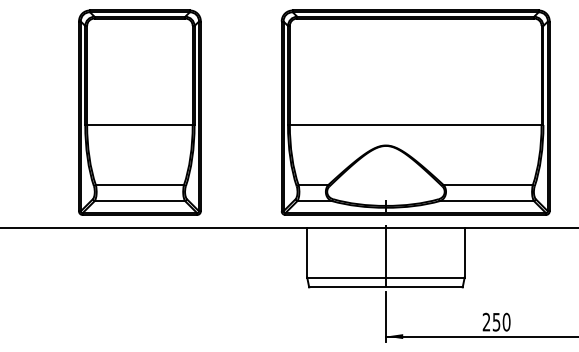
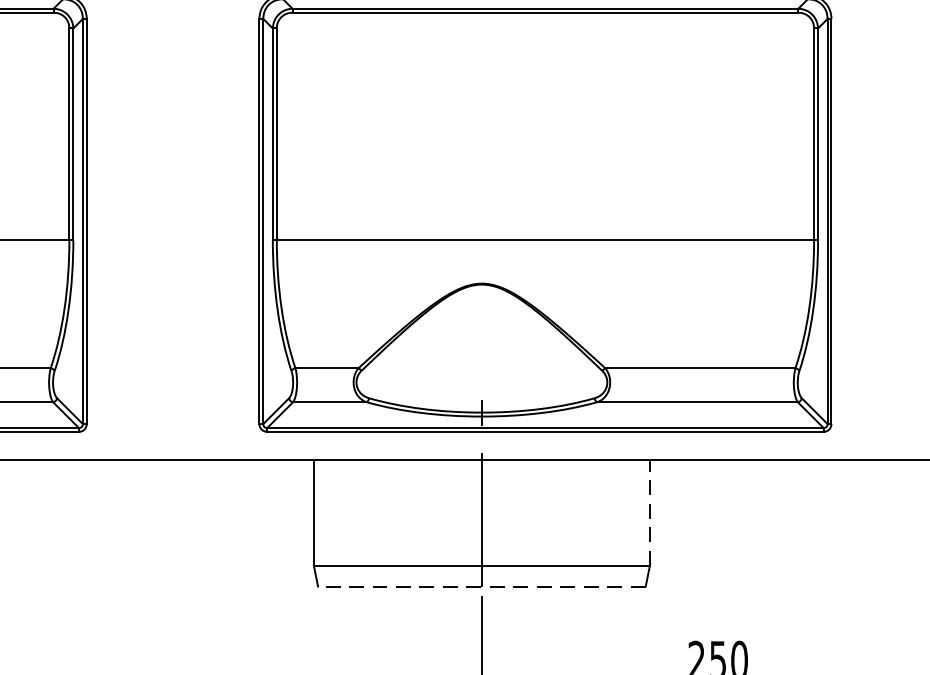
line: (464, 252) -> (649, 512), solid -> dashed
line: (385, 287) -> (480, 586), solid -> dashed

